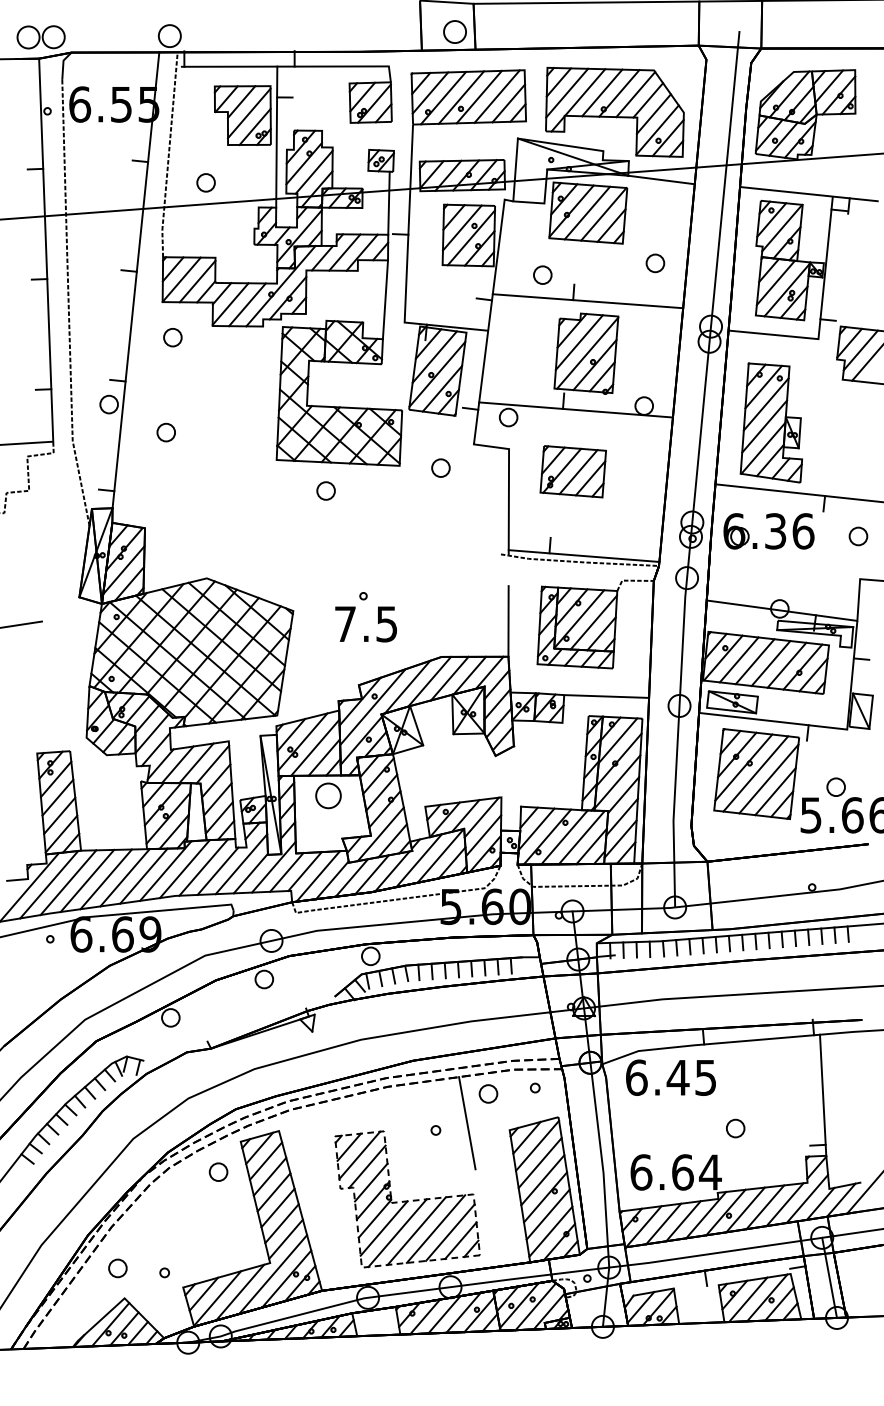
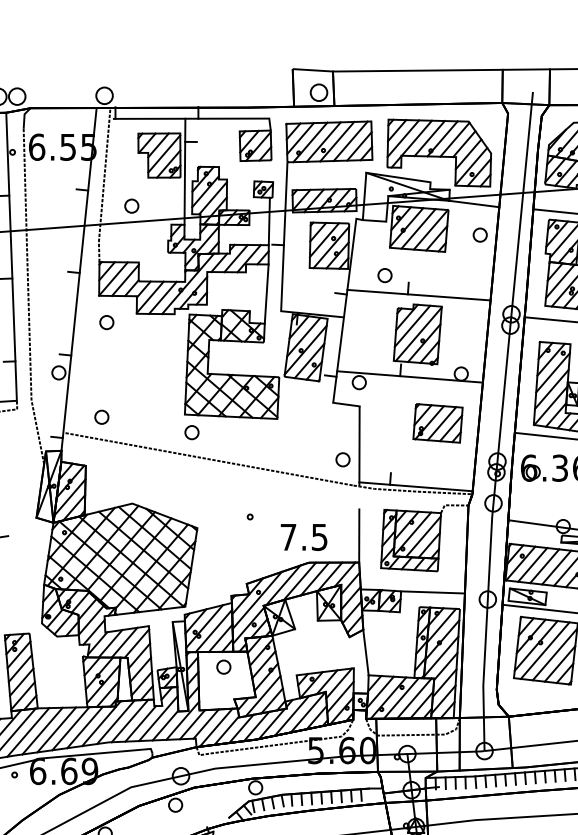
part: (655, 263) -> (480, 235), moved
part: (165, 432) -> (101, 417), moved
part: (440, 467) -> (342, 459), moved
part: (572, 471) -> (437, 423), moved
part: (325, 490) -> (191, 432), moved
line: (308, 519) -> (208, 459), added
text: (365, 624) -> (303, 537), moved
line: (517, 776) -> (365, 652), added
part: (328, 795) -> (223, 666), size x0.71

